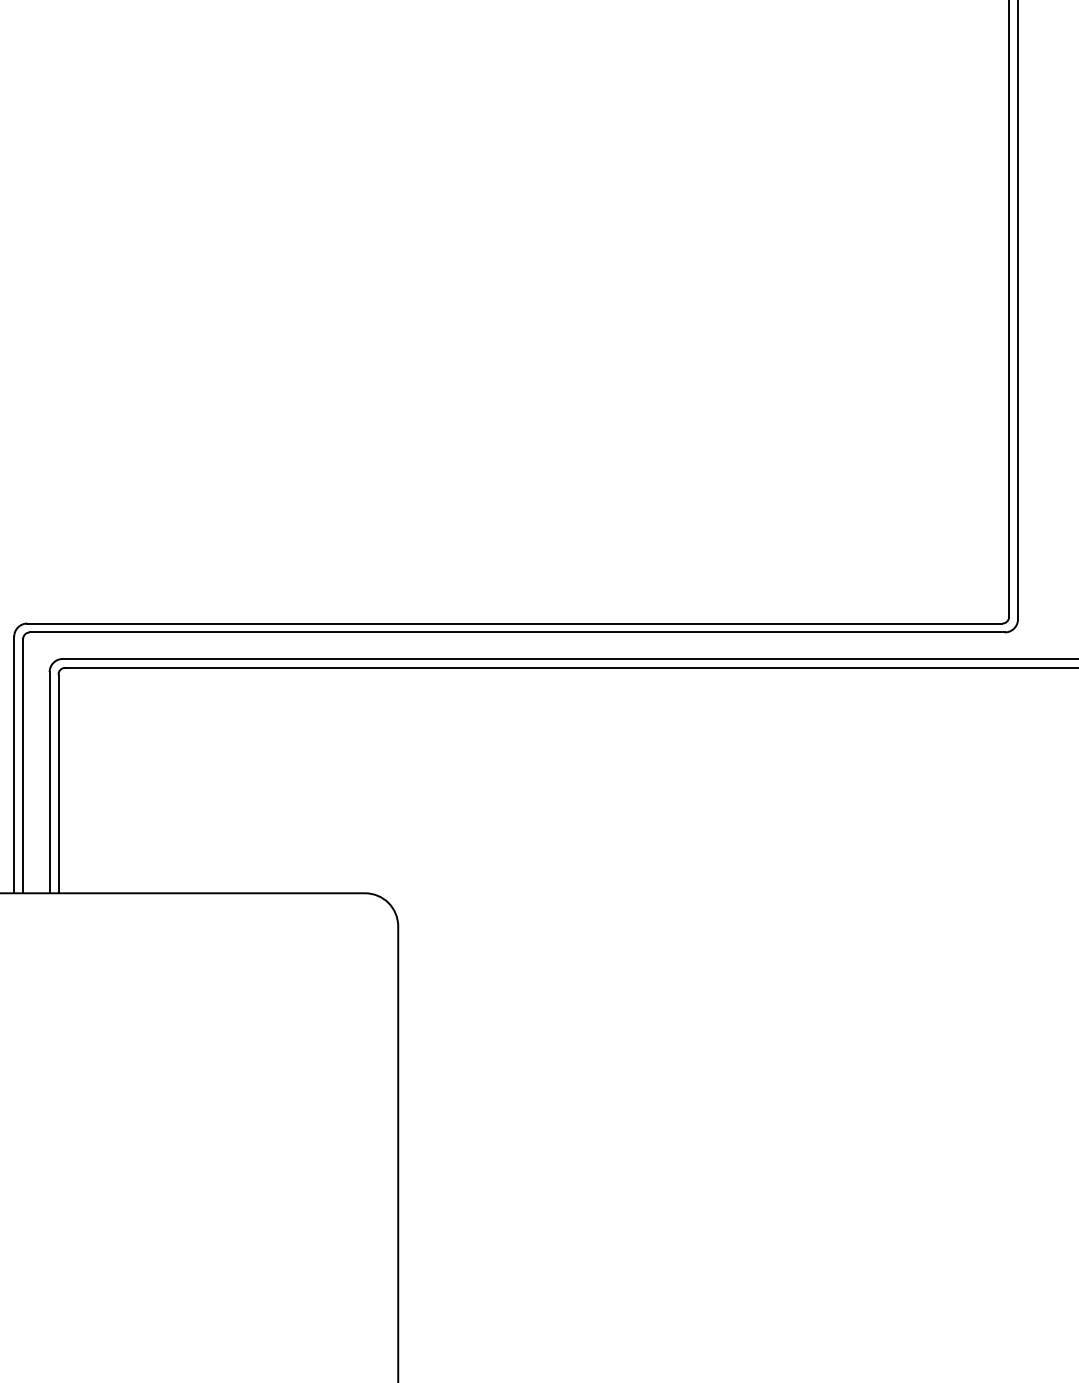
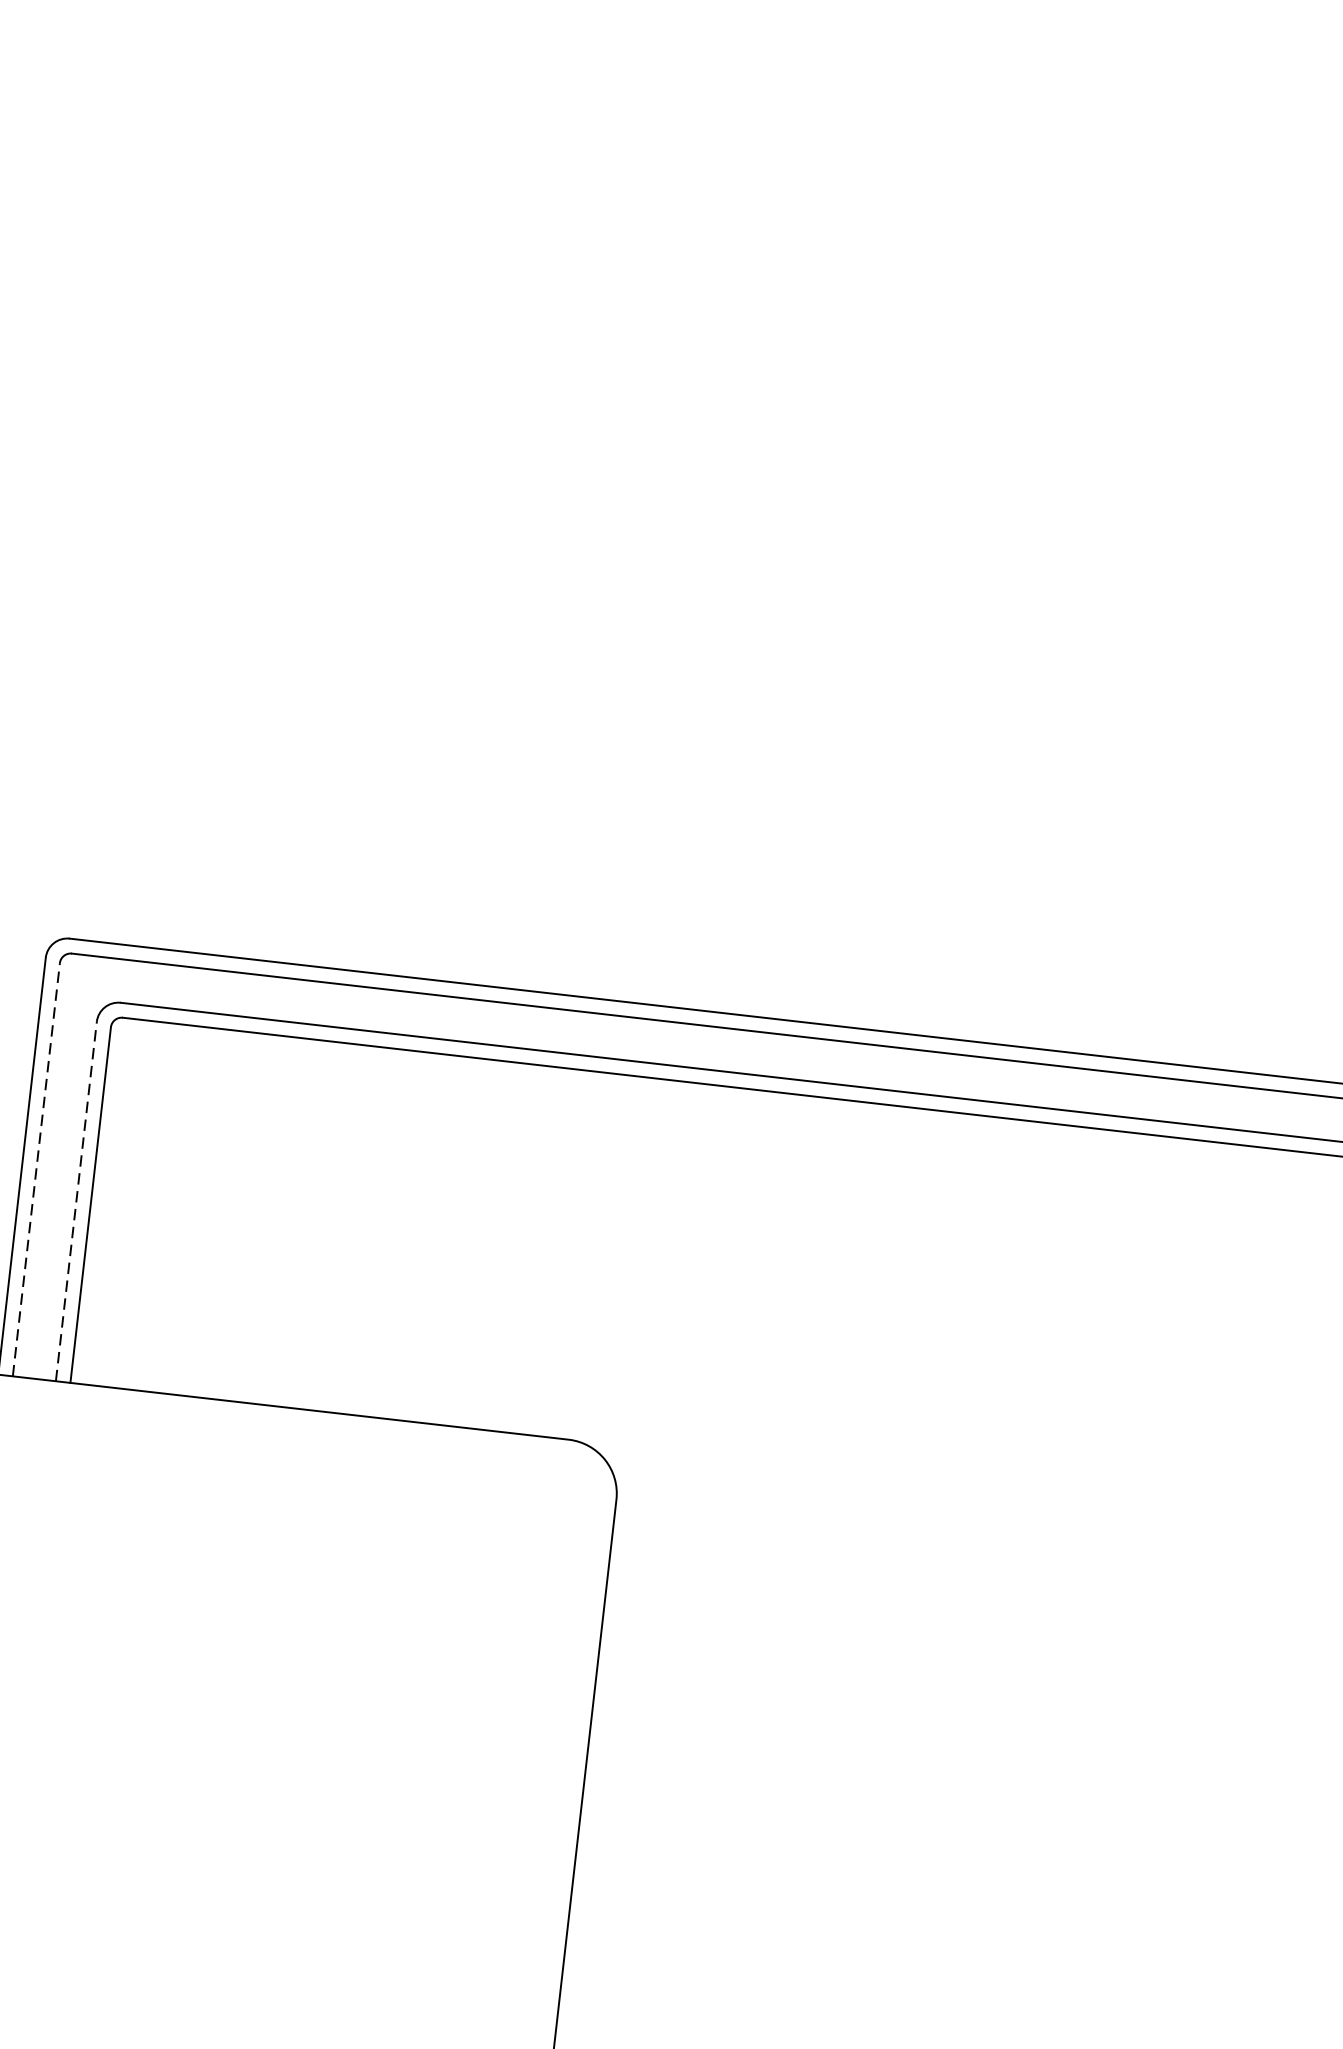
line: (23, 765) -> (37, 1168), solid -> dashed
line: (49, 782) -> (76, 1201), solid -> dashed

